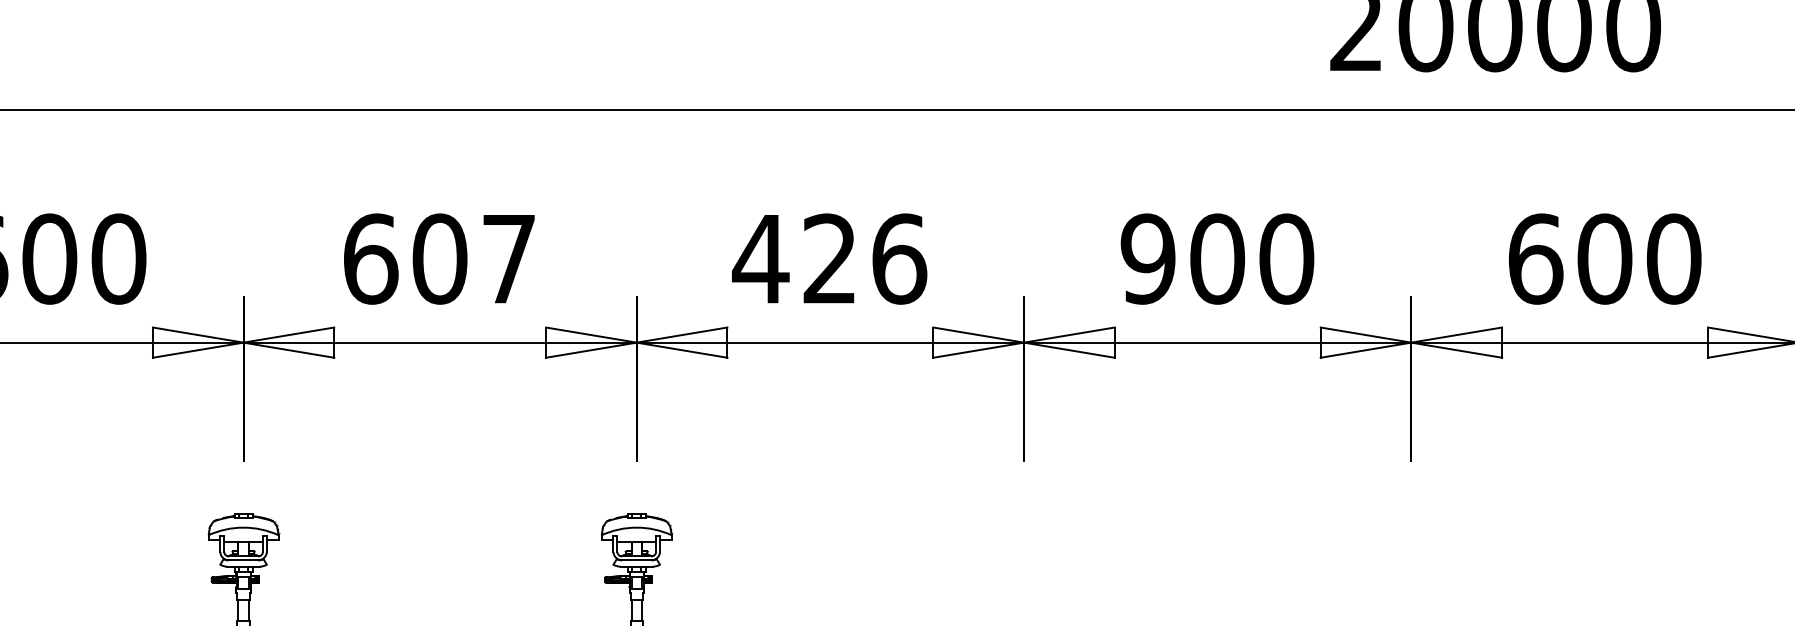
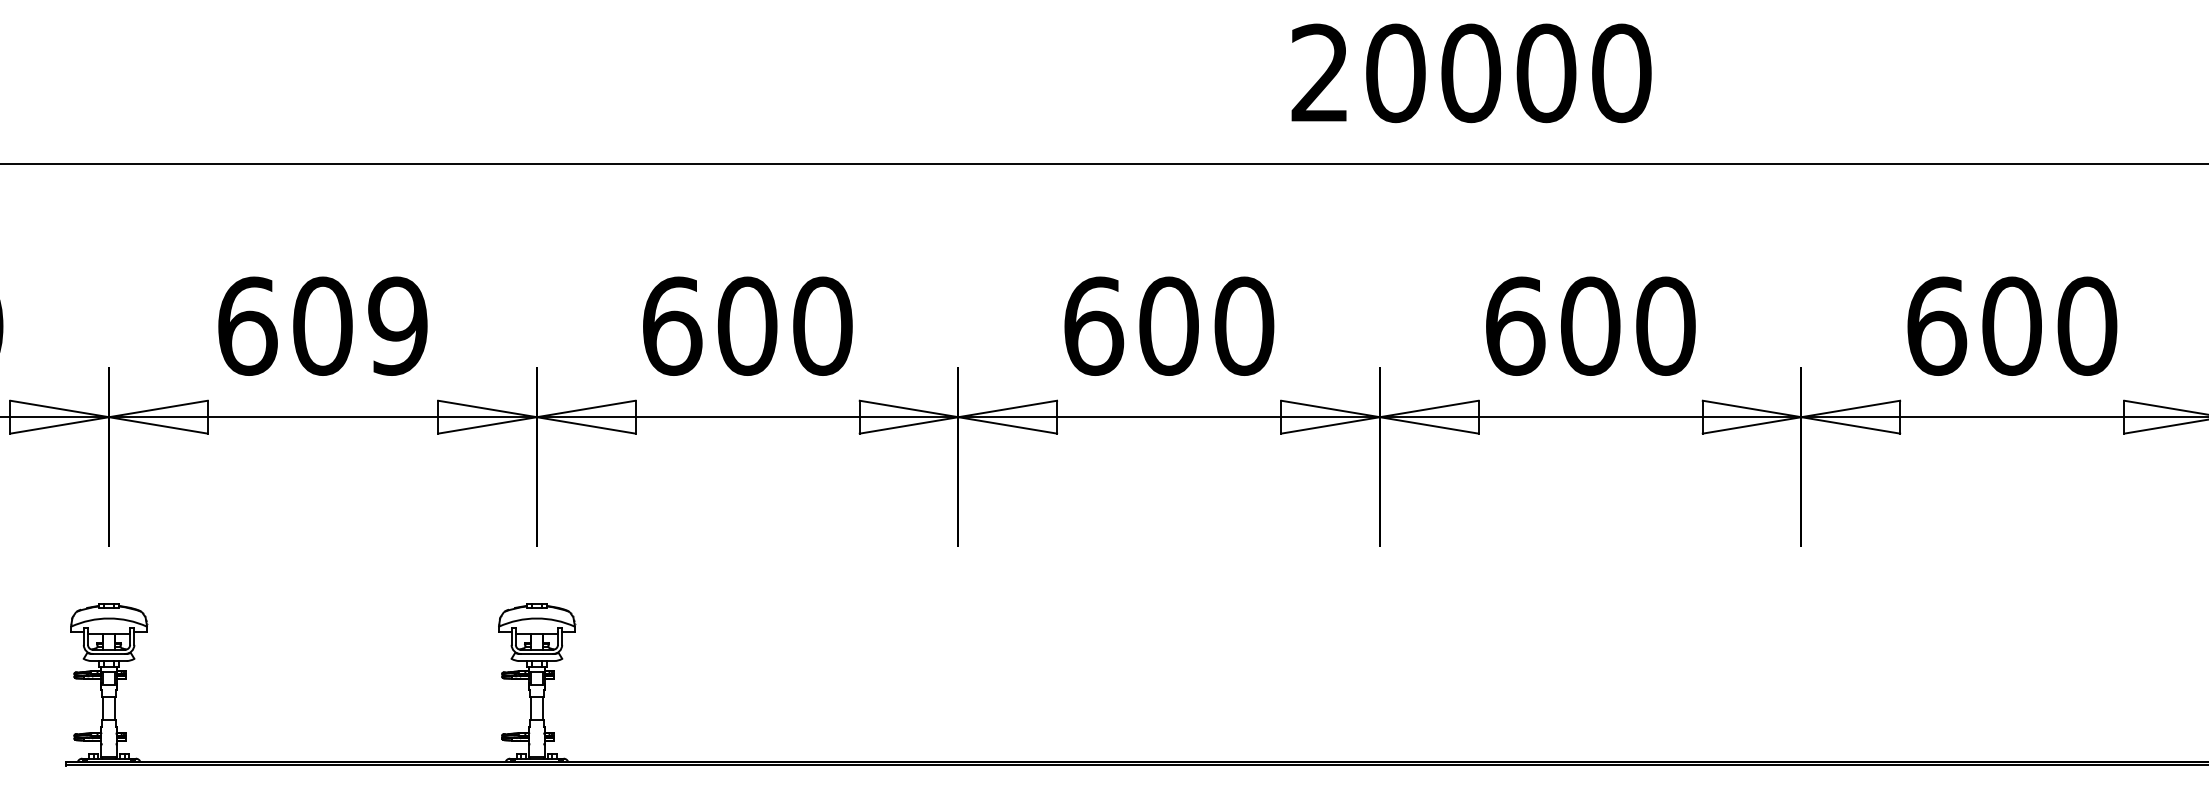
text: (508, 258) -> (397, 325), 607 -> 609
text: (829, 258) -> (746, 325), 426 -> 600
text: (1148, 258) -> (1093, 325), 900 -> 600

